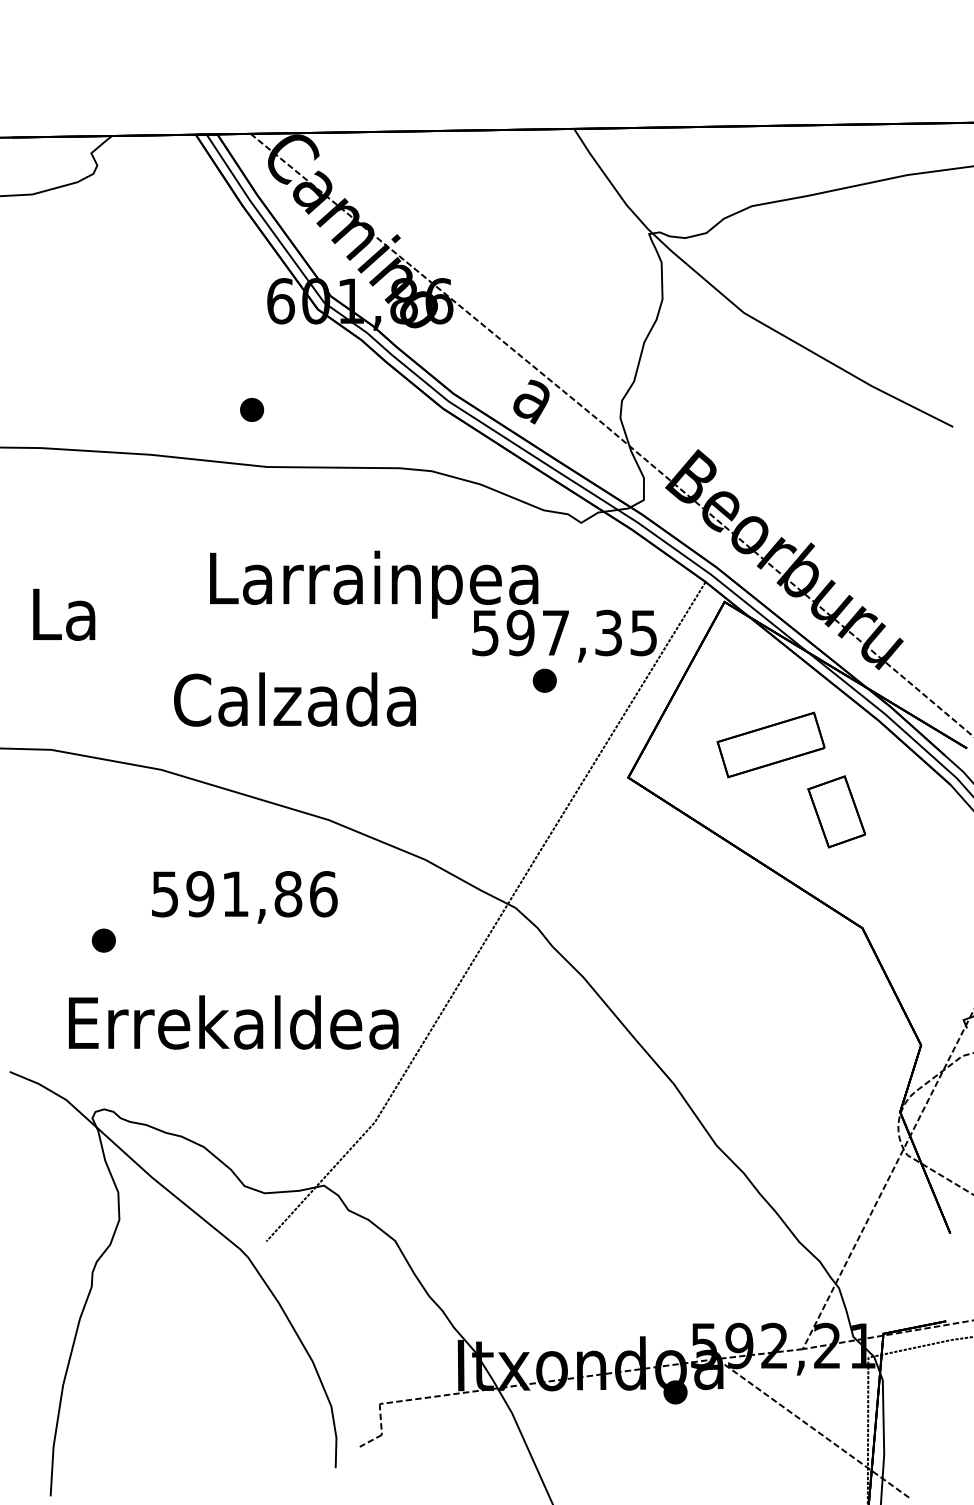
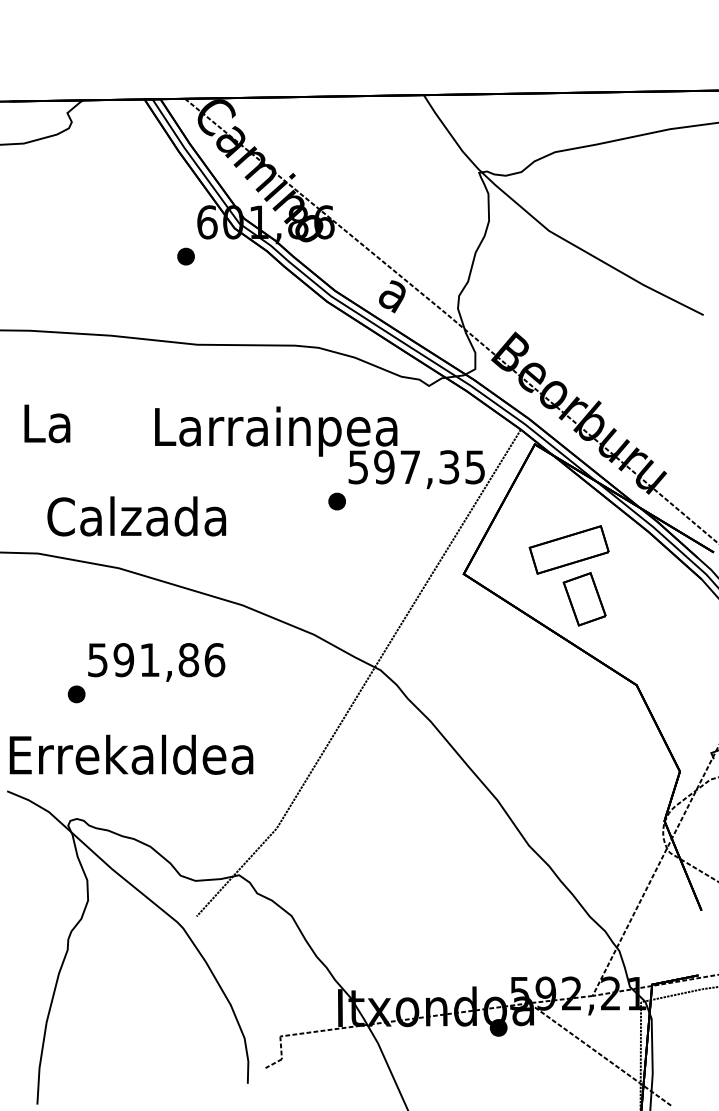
part: (251, 409) -> (185, 256), moved
text: (64, 614) -> (47, 423), moved
part: (543, 680) -> (336, 501), moved
text: (294, 699) -> (136, 516), moved
part: (836, 812) -> (584, 599), moved
text: (244, 897) -> (156, 662), moved
text: (233, 1022) -> (131, 754), moved

